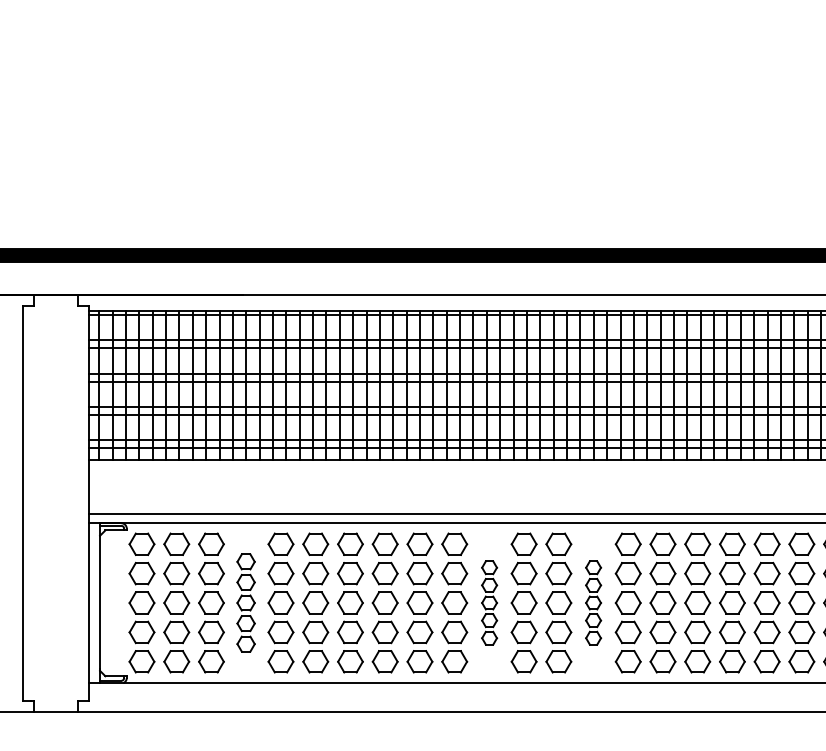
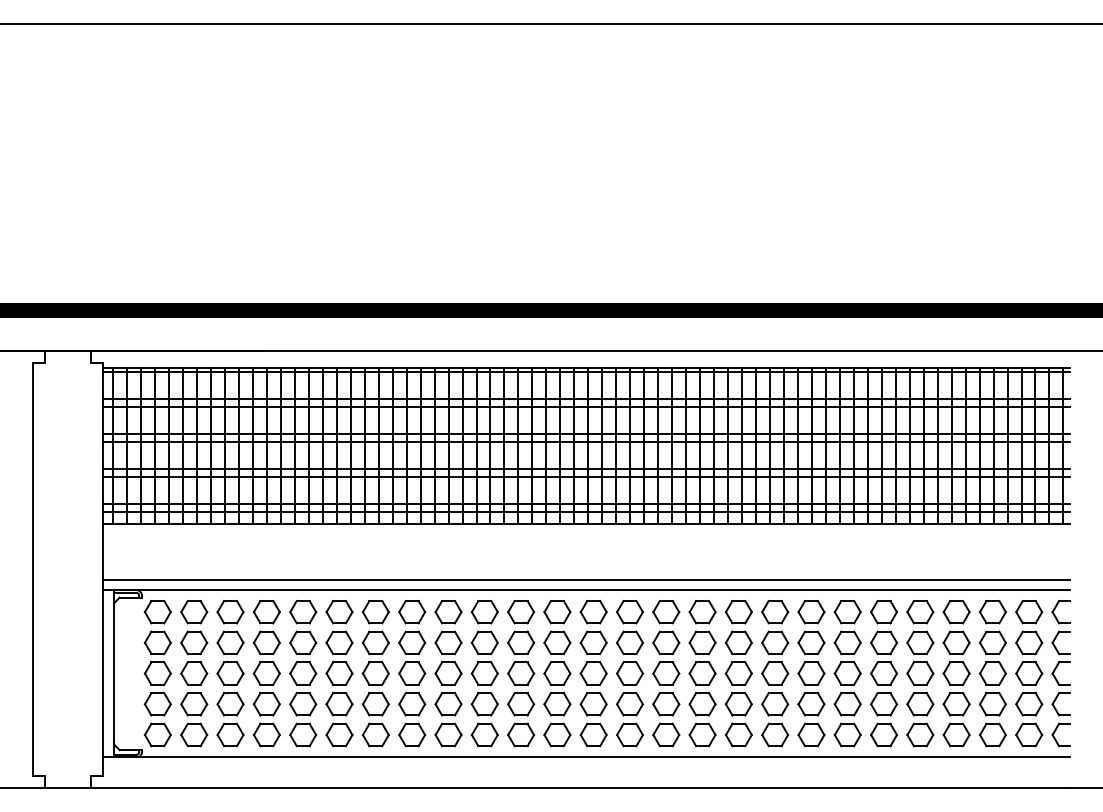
part: (245, 602) -> (266, 673), size x1.43
part: (489, 602) -> (521, 673), size x1.67
part: (593, 602) -> (629, 673), size x1.67

